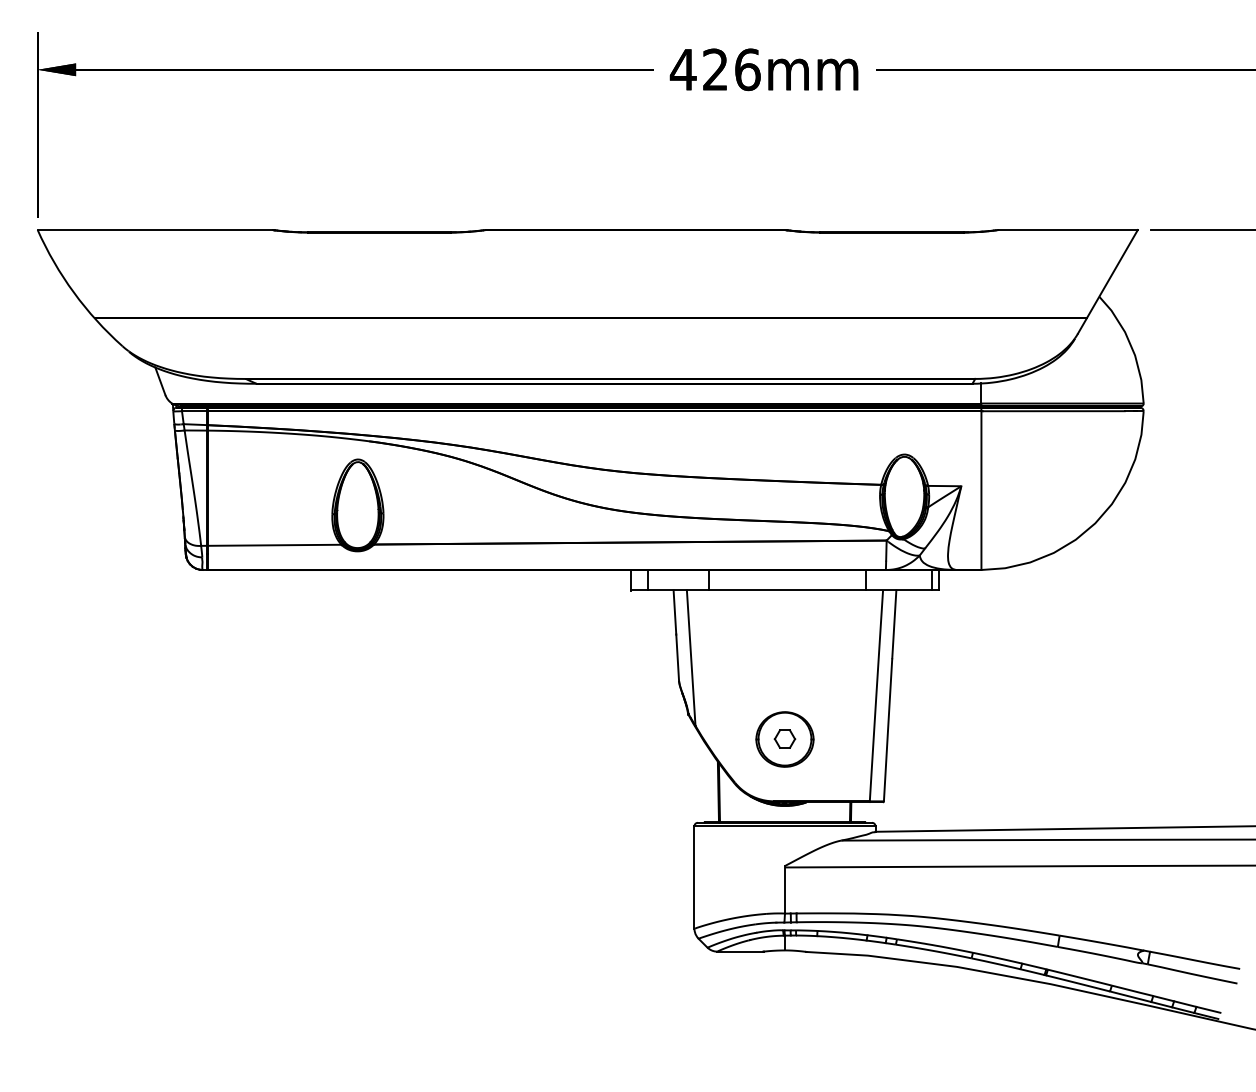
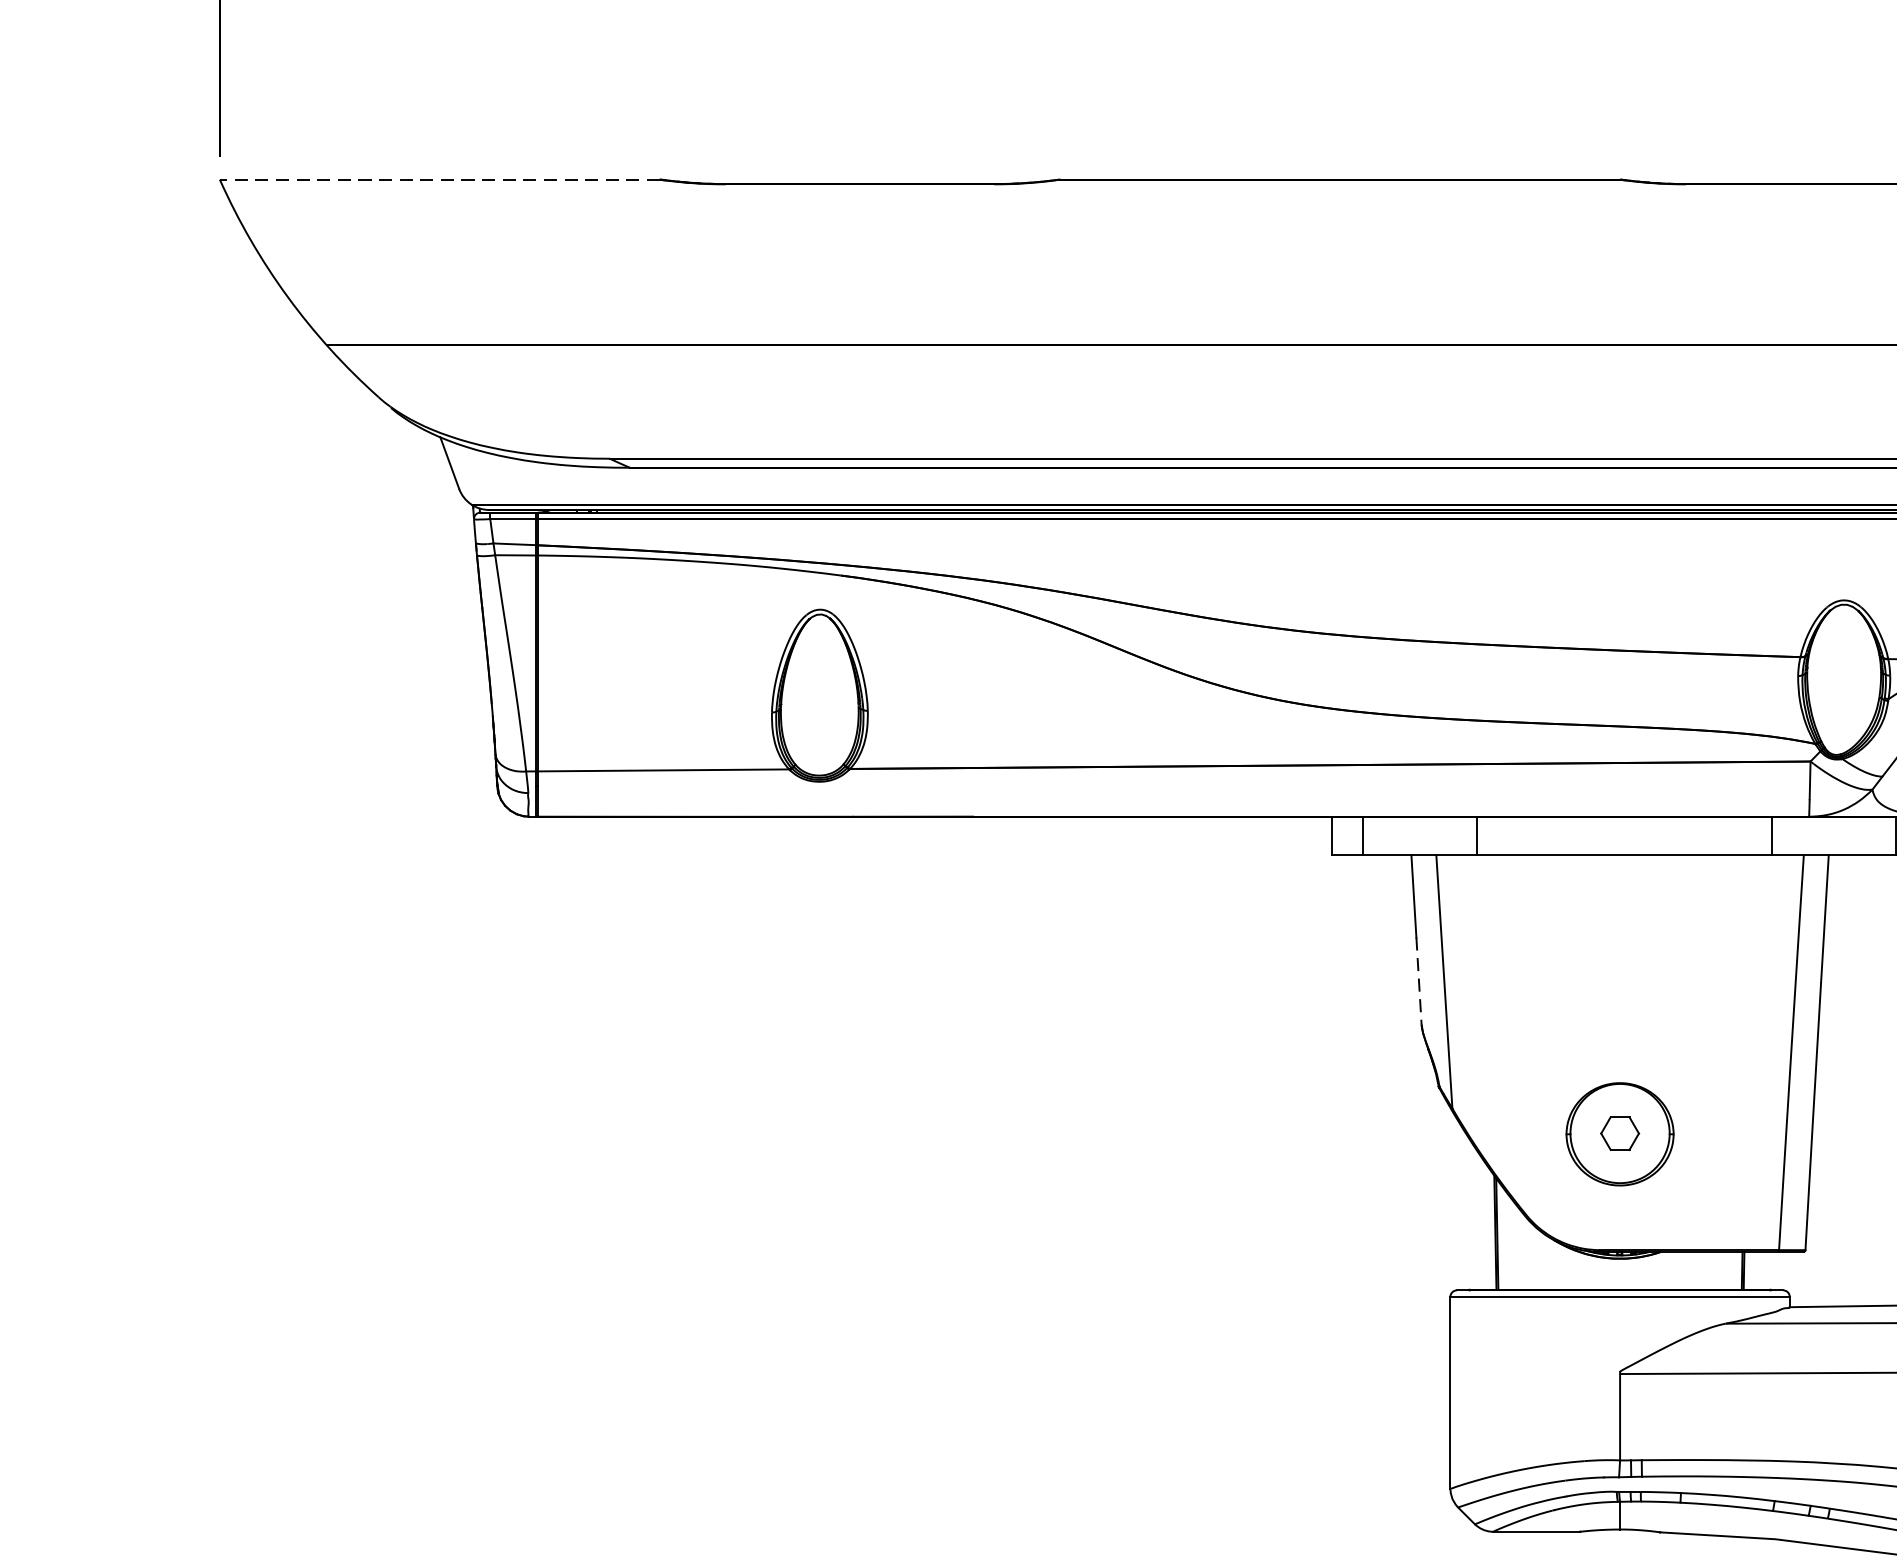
line: (154, 230) -> (438, 180), solid -> dashed
line: (677, 658) -> (1418, 982), solid -> dashed

